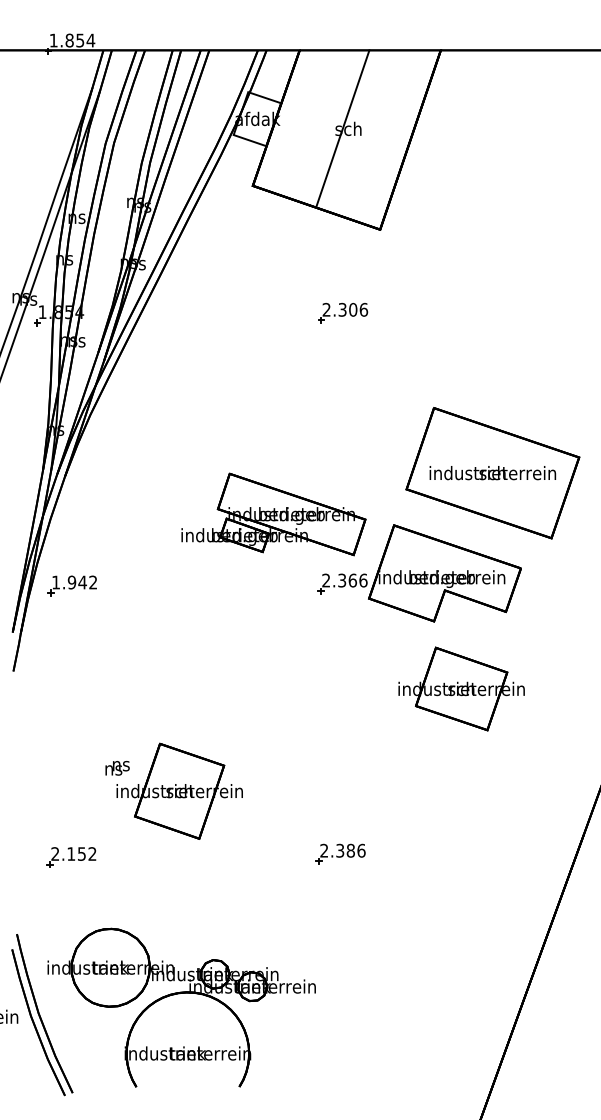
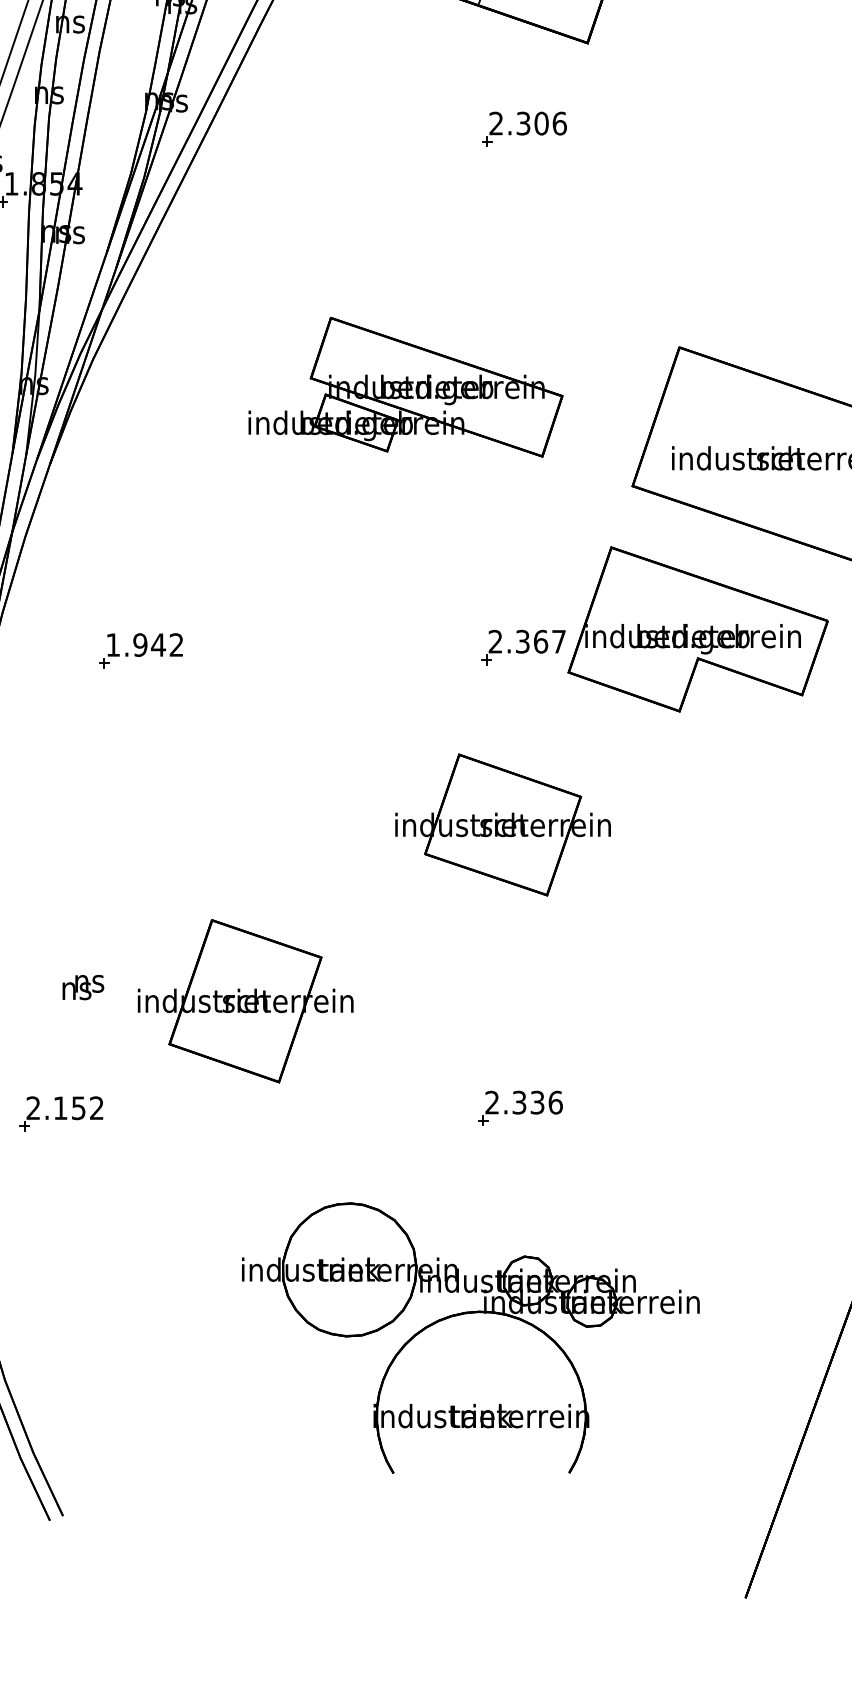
part: (343, 313) -> (525, 129), moved
part: (273, 514) -> (405, 387), moved
text: (363, 580) -> (559, 641), 2.366 -> 2.367
part: (71, 585) -> (139, 650), moved
part: (461, 688) -> (502, 824), moved
text: (117, 768) -> (83, 987), moved
text: (350, 850) -> (536, 1102), 2.386 -> 2.336
part: (179, 994) -> (467, 1315), moved

